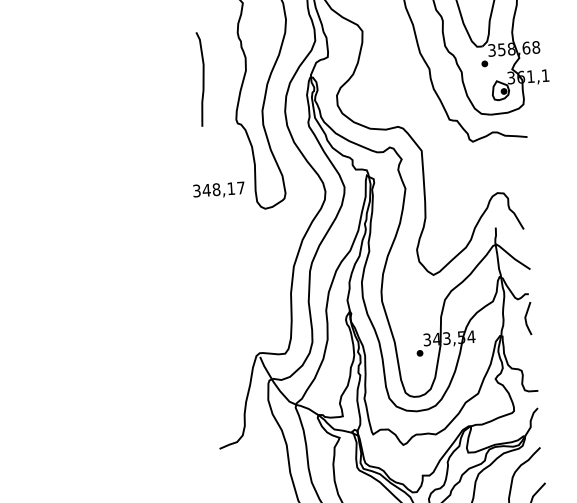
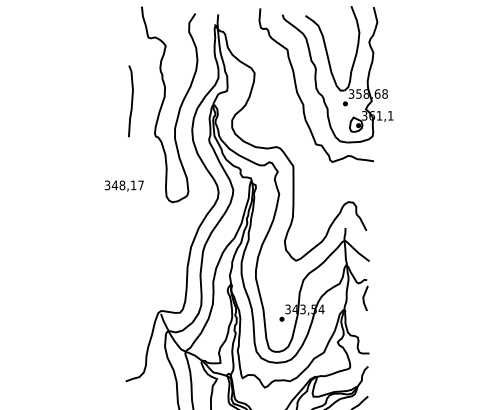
text: (217, 189) -> (123, 185), moved

